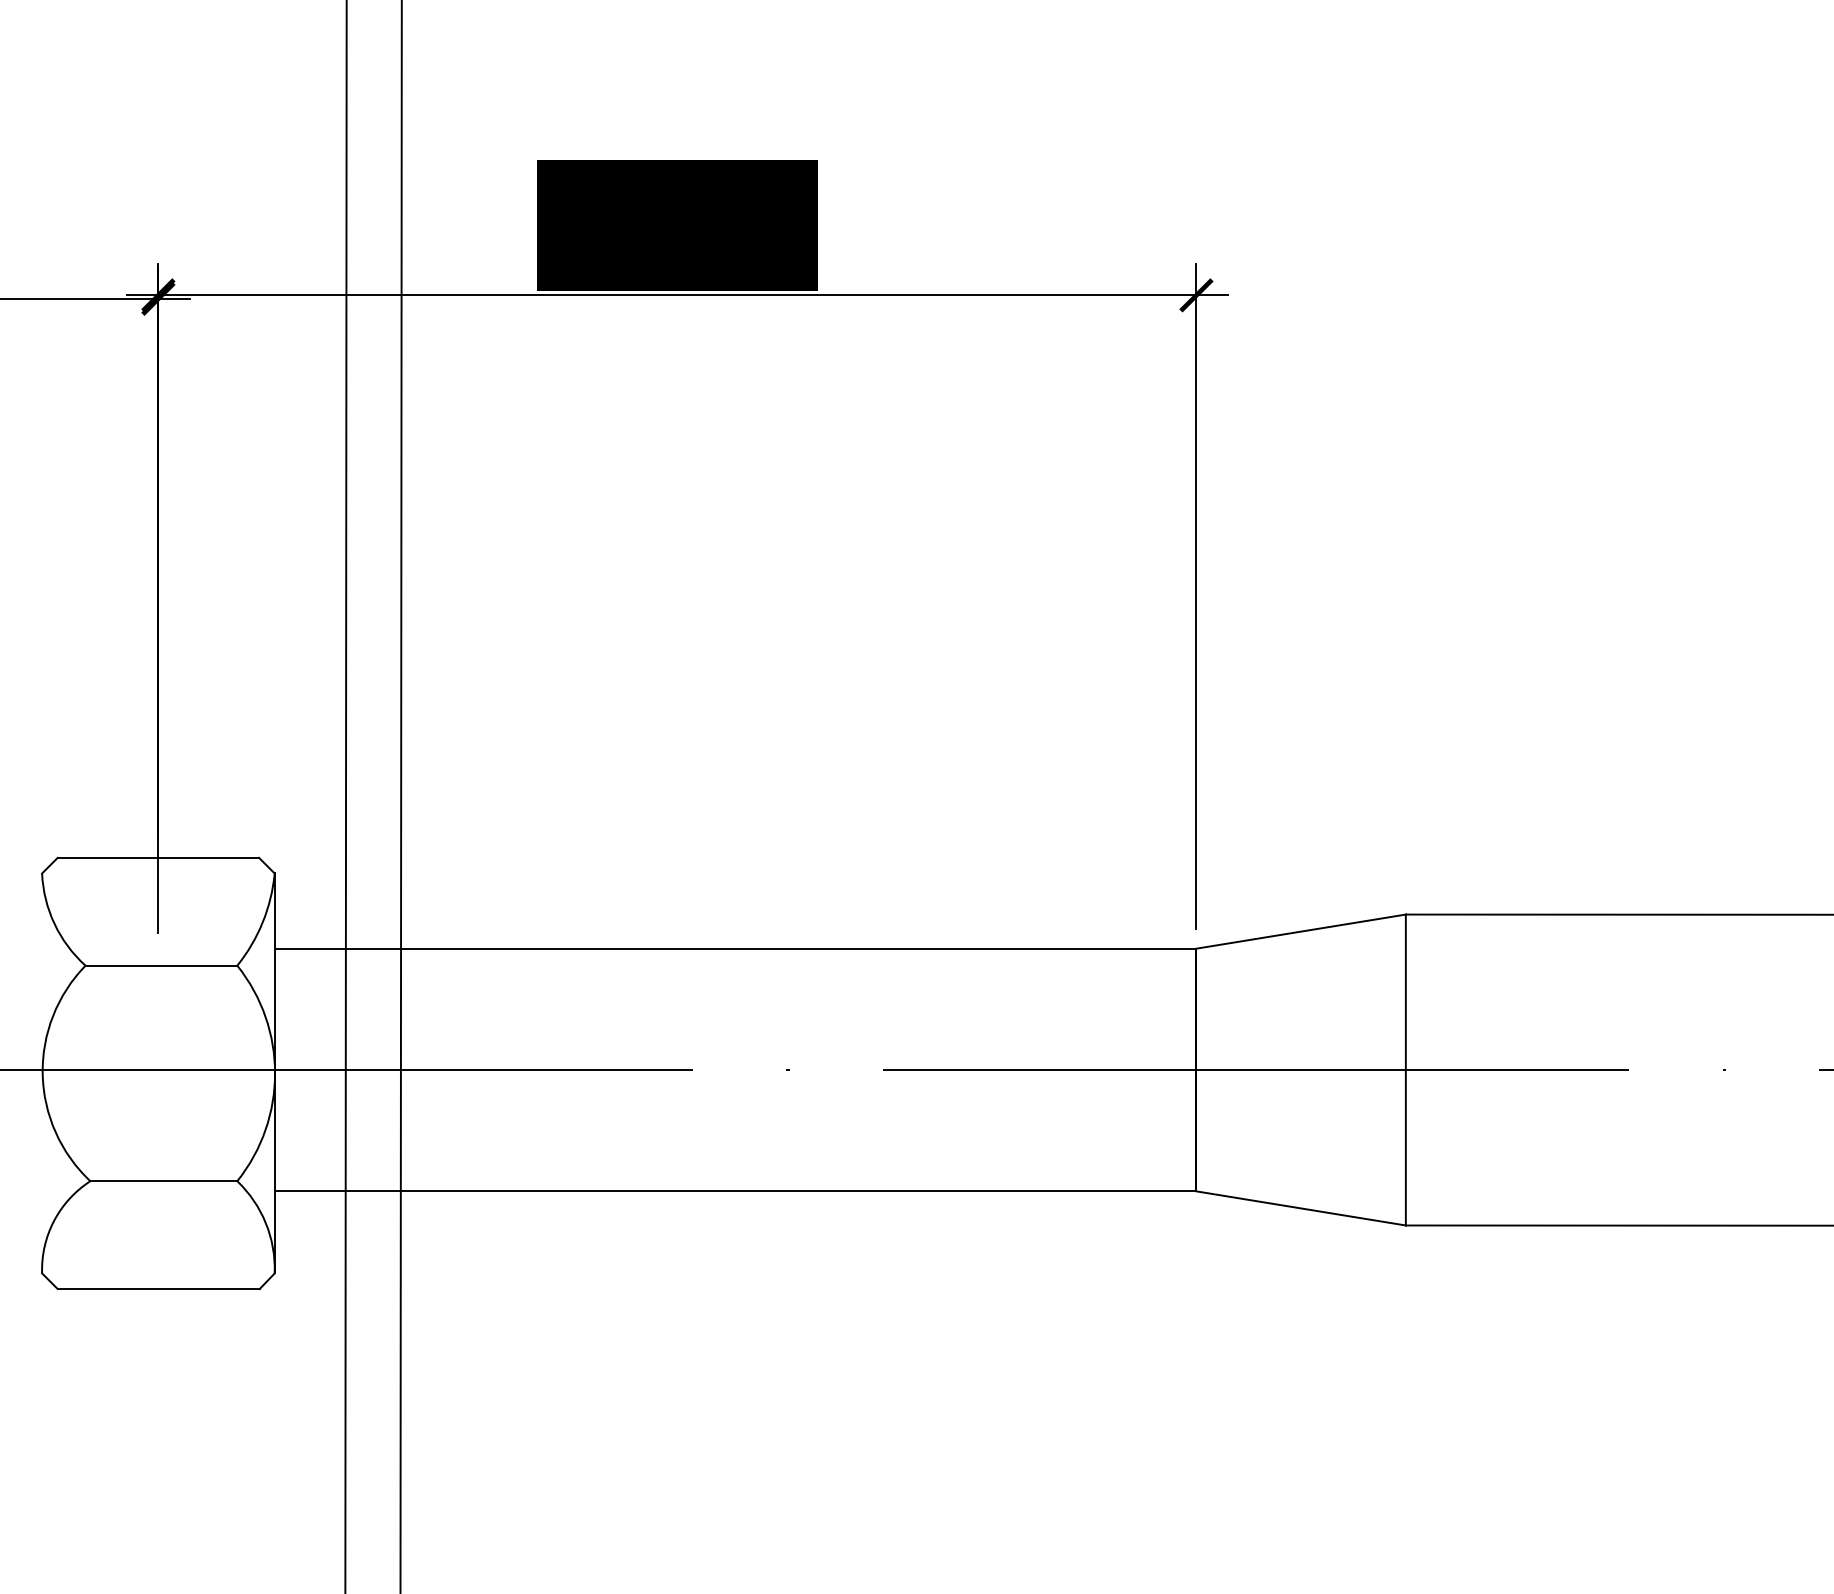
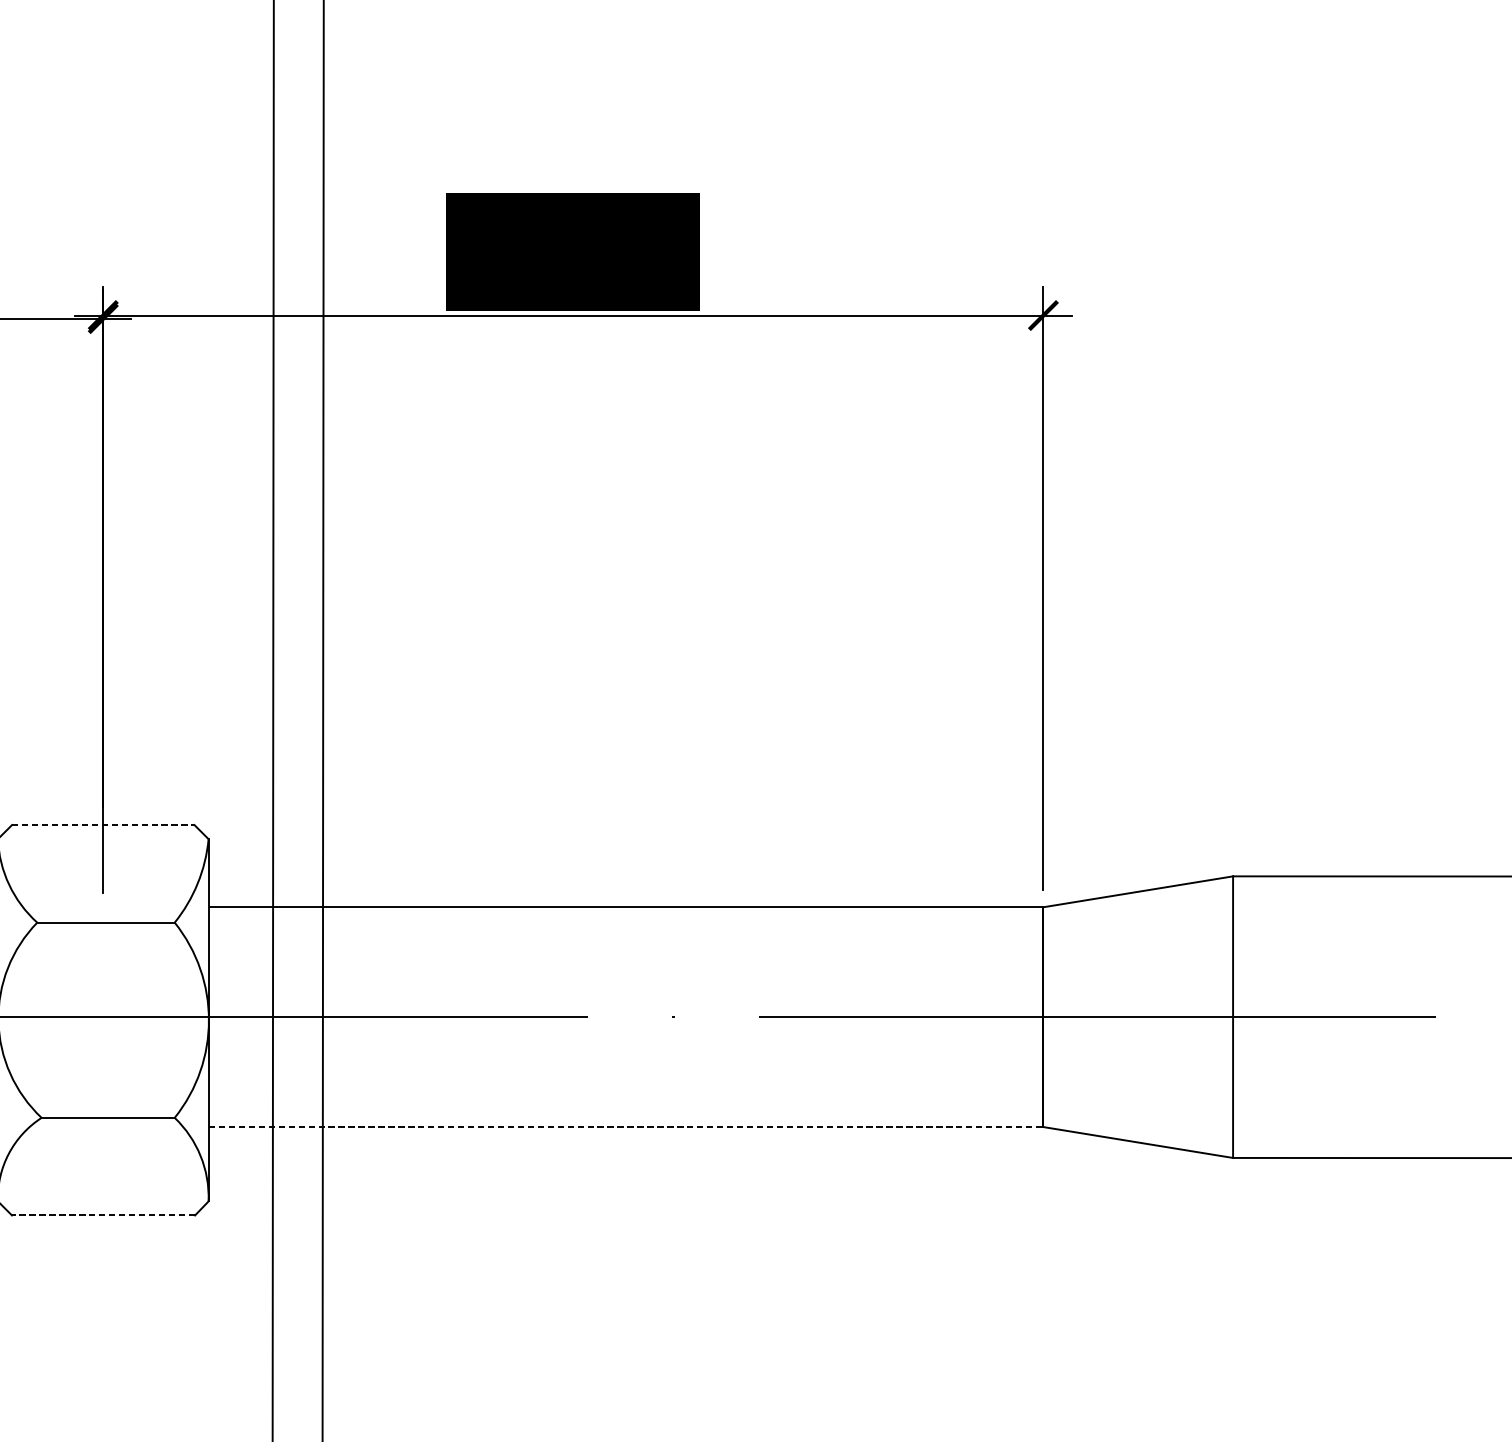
line: (158, 857) -> (103, 824), solid -> dashed
line: (735, 1191) -> (625, 1127), solid -> dashed
line: (158, 1288) -> (103, 1215), solid -> dashed

